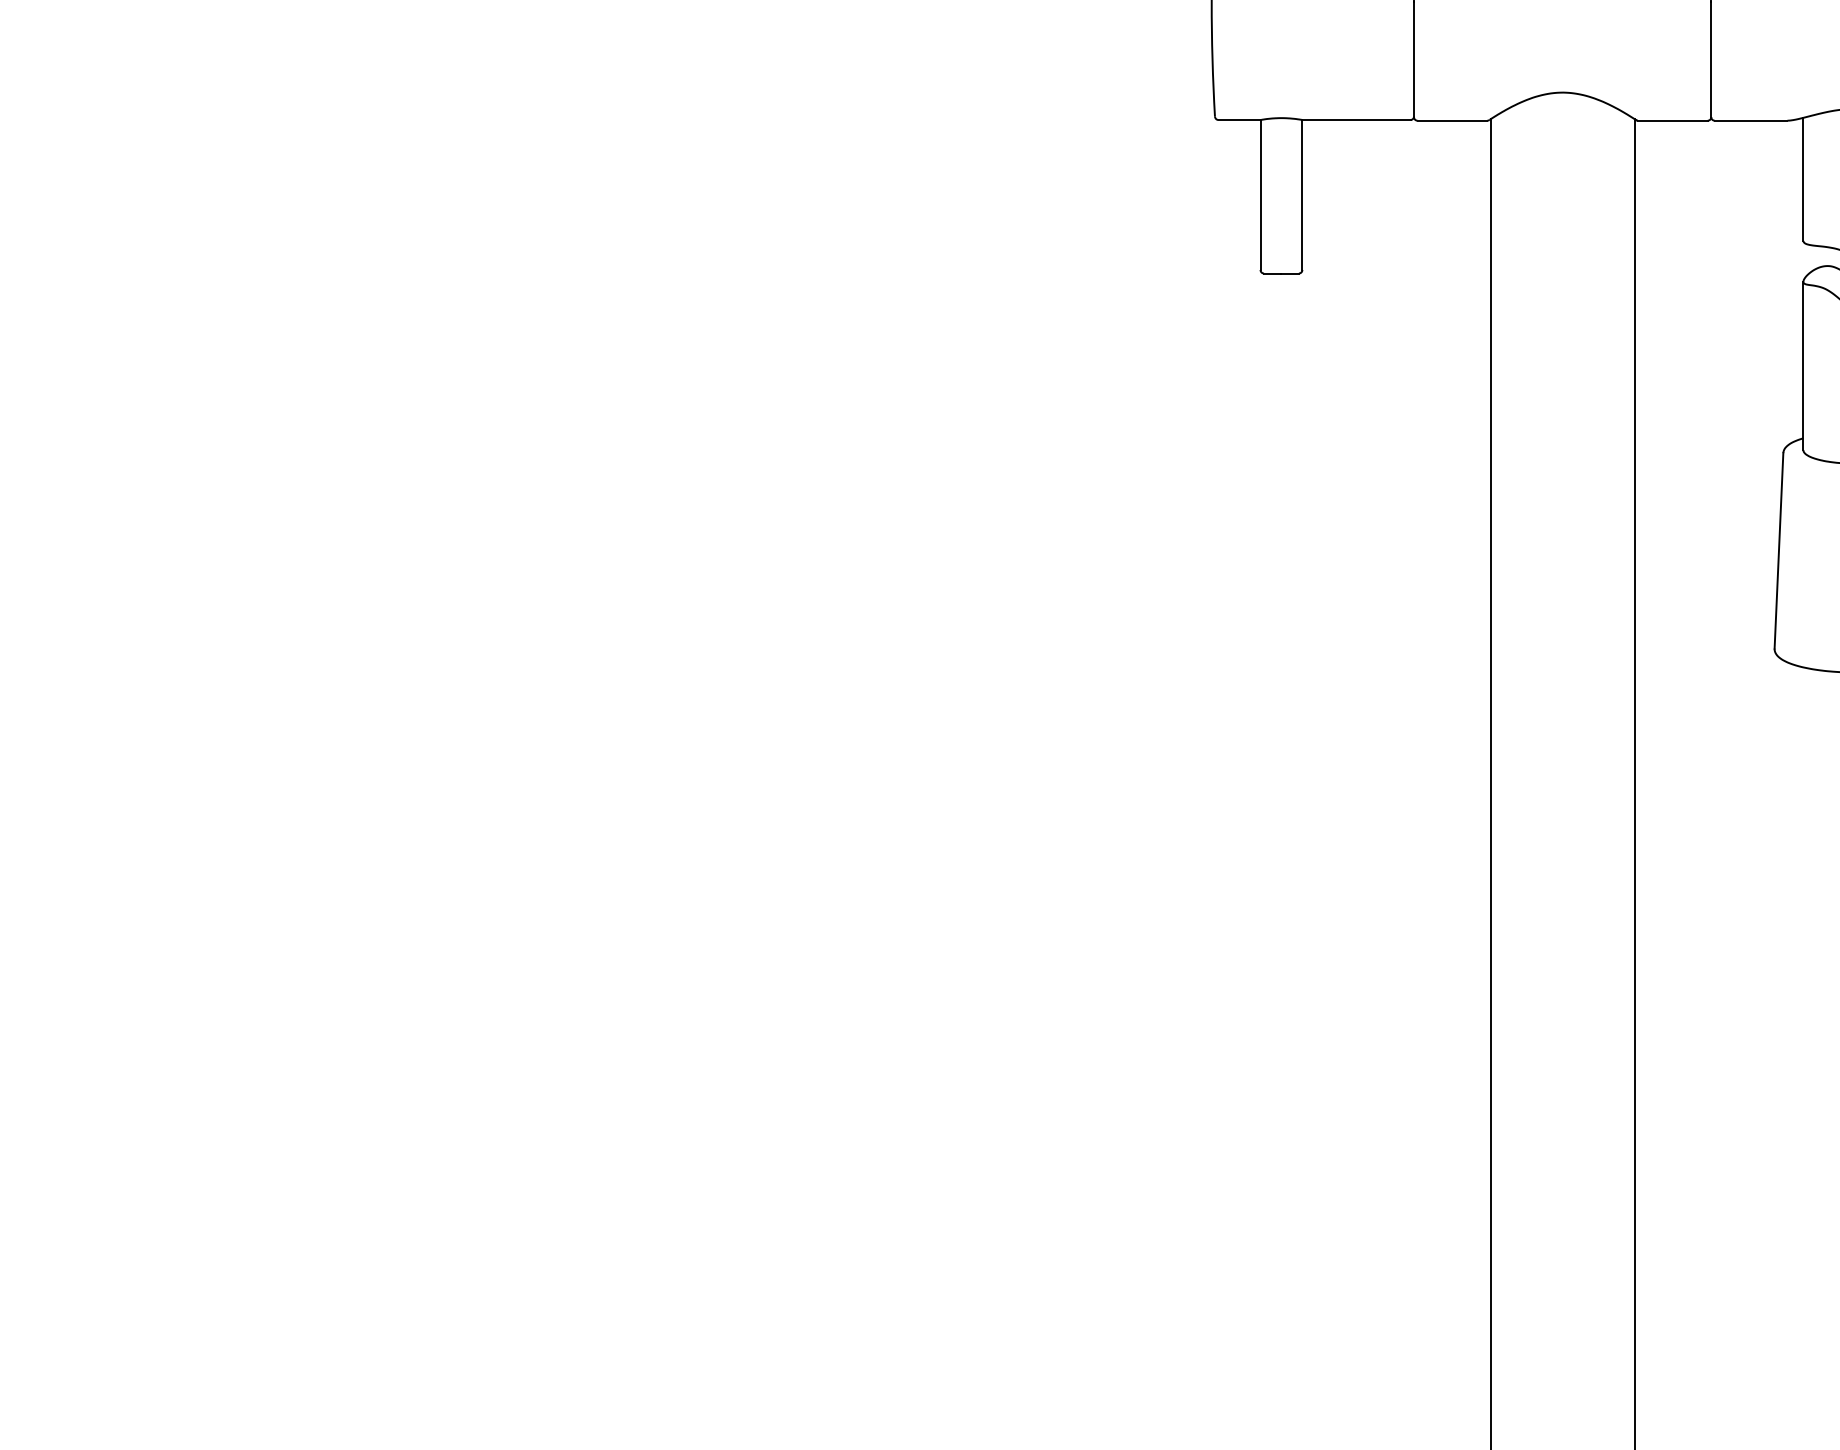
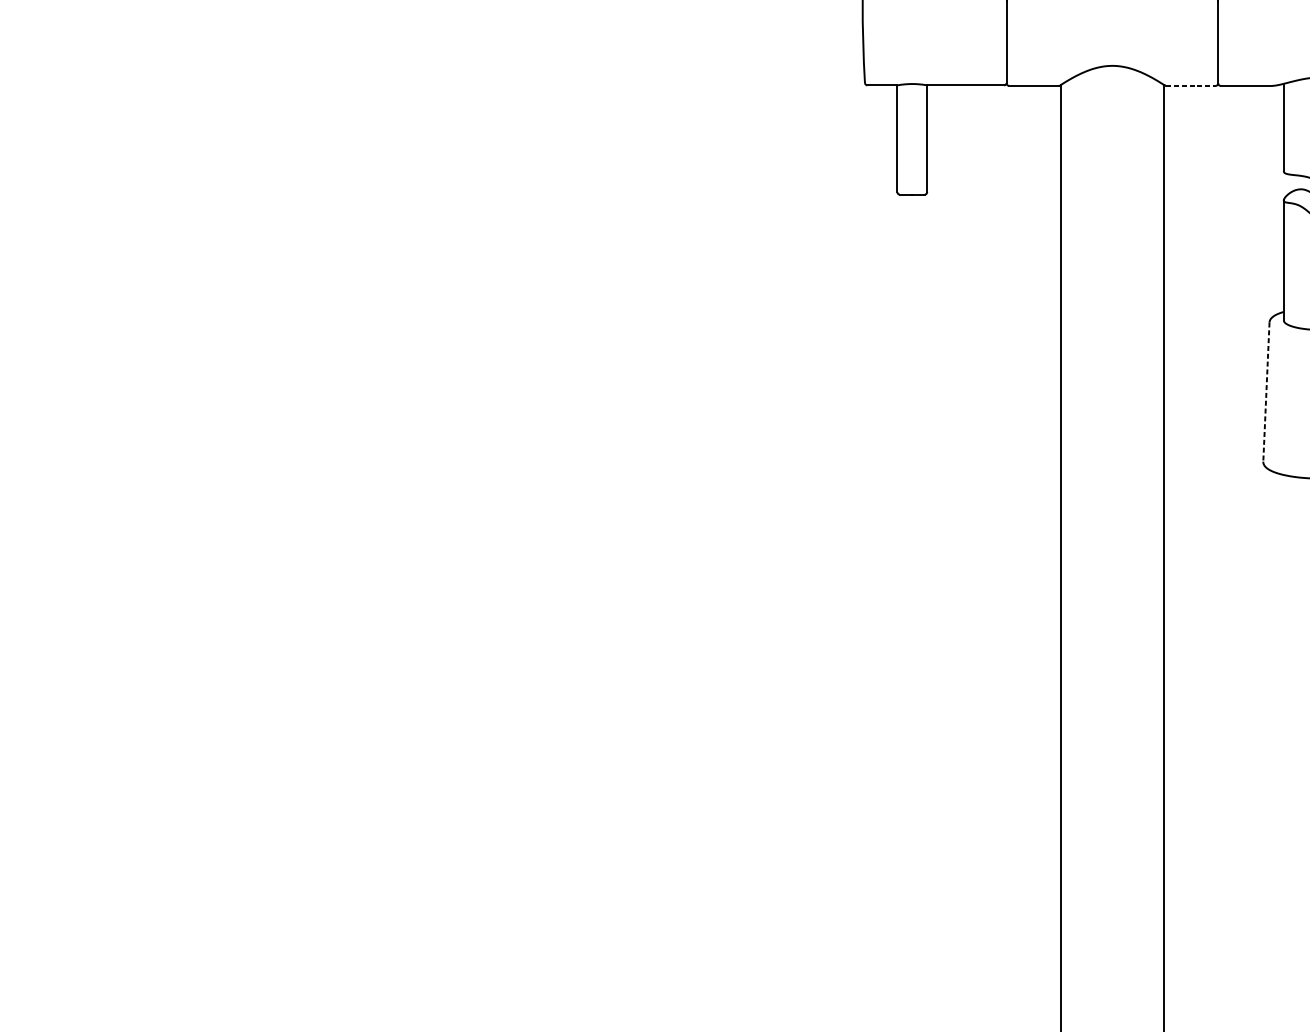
line: (1672, 120) -> (1190, 85), solid -> dashed
line: (1778, 550) -> (1266, 391), solid -> dashed

